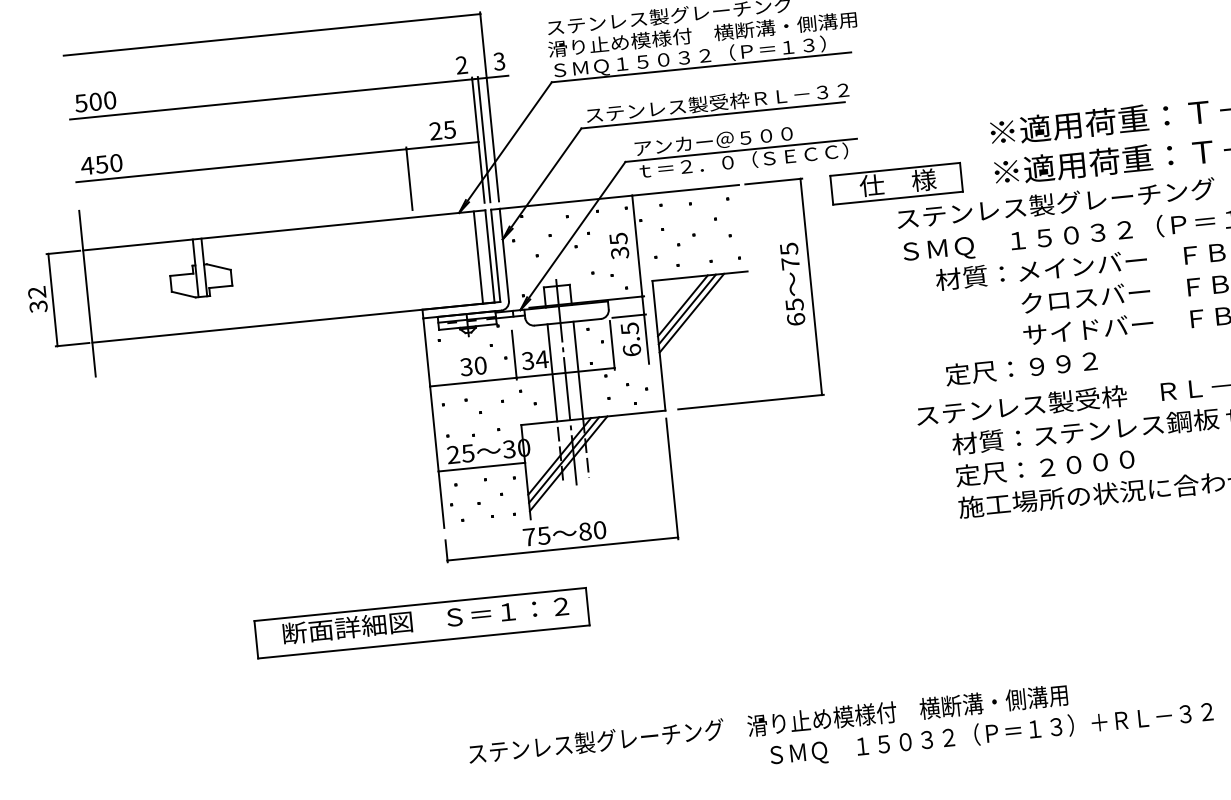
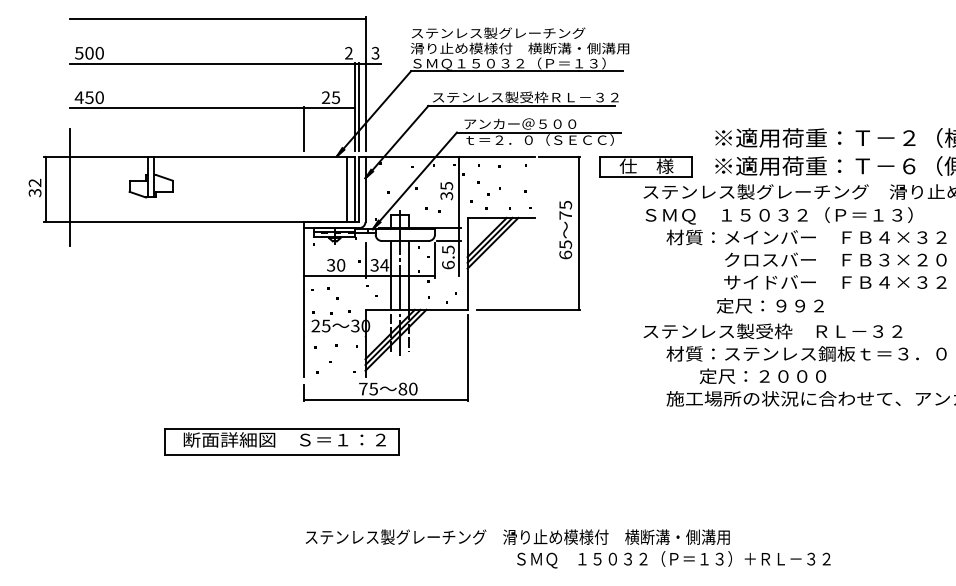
text: (1020, 367) -> (769, 305), moved
text: (1044, 466) -> (762, 375), moved
line: (481, 467) -> (334, 336), removed

